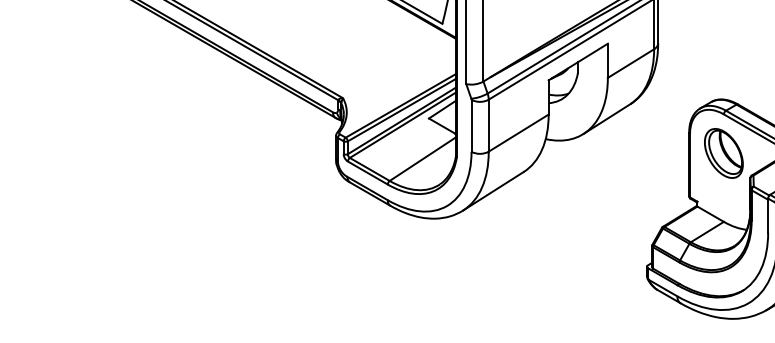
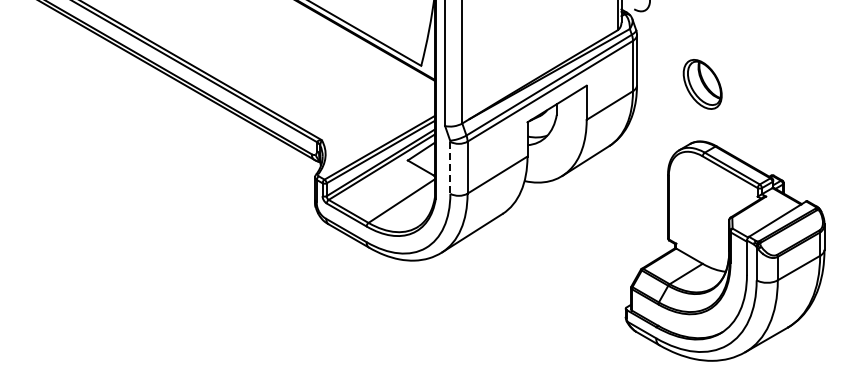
line: (471, 125) -> (450, 167), solid -> dashed
part: (723, 153) -> (702, 84), moved

